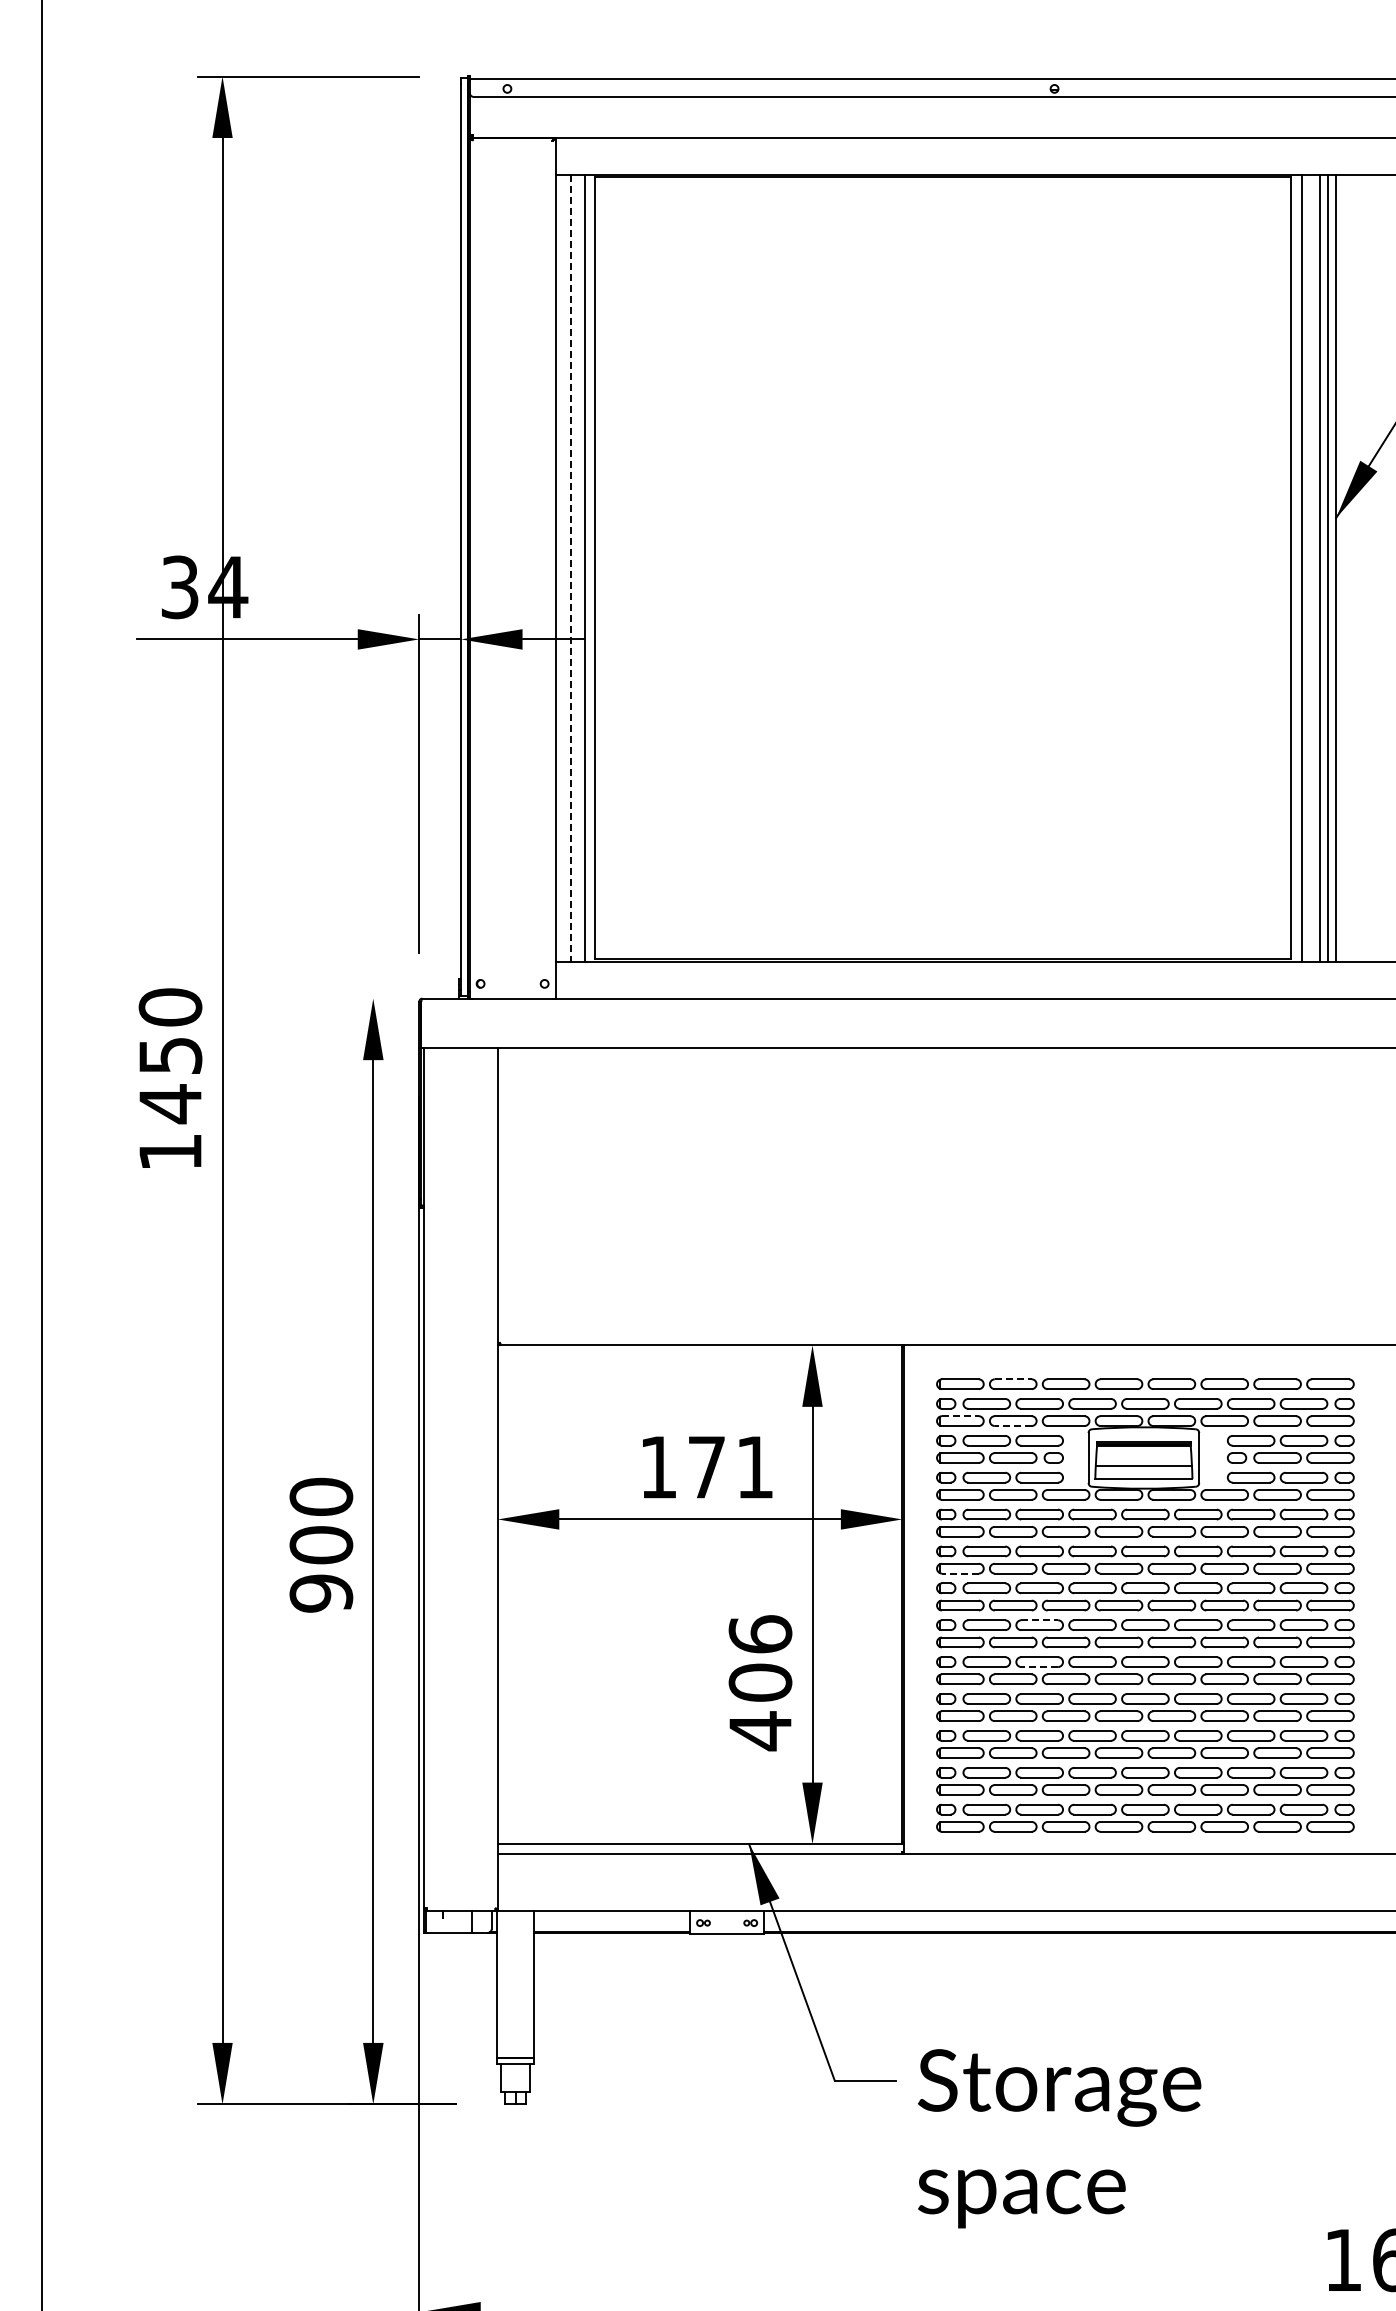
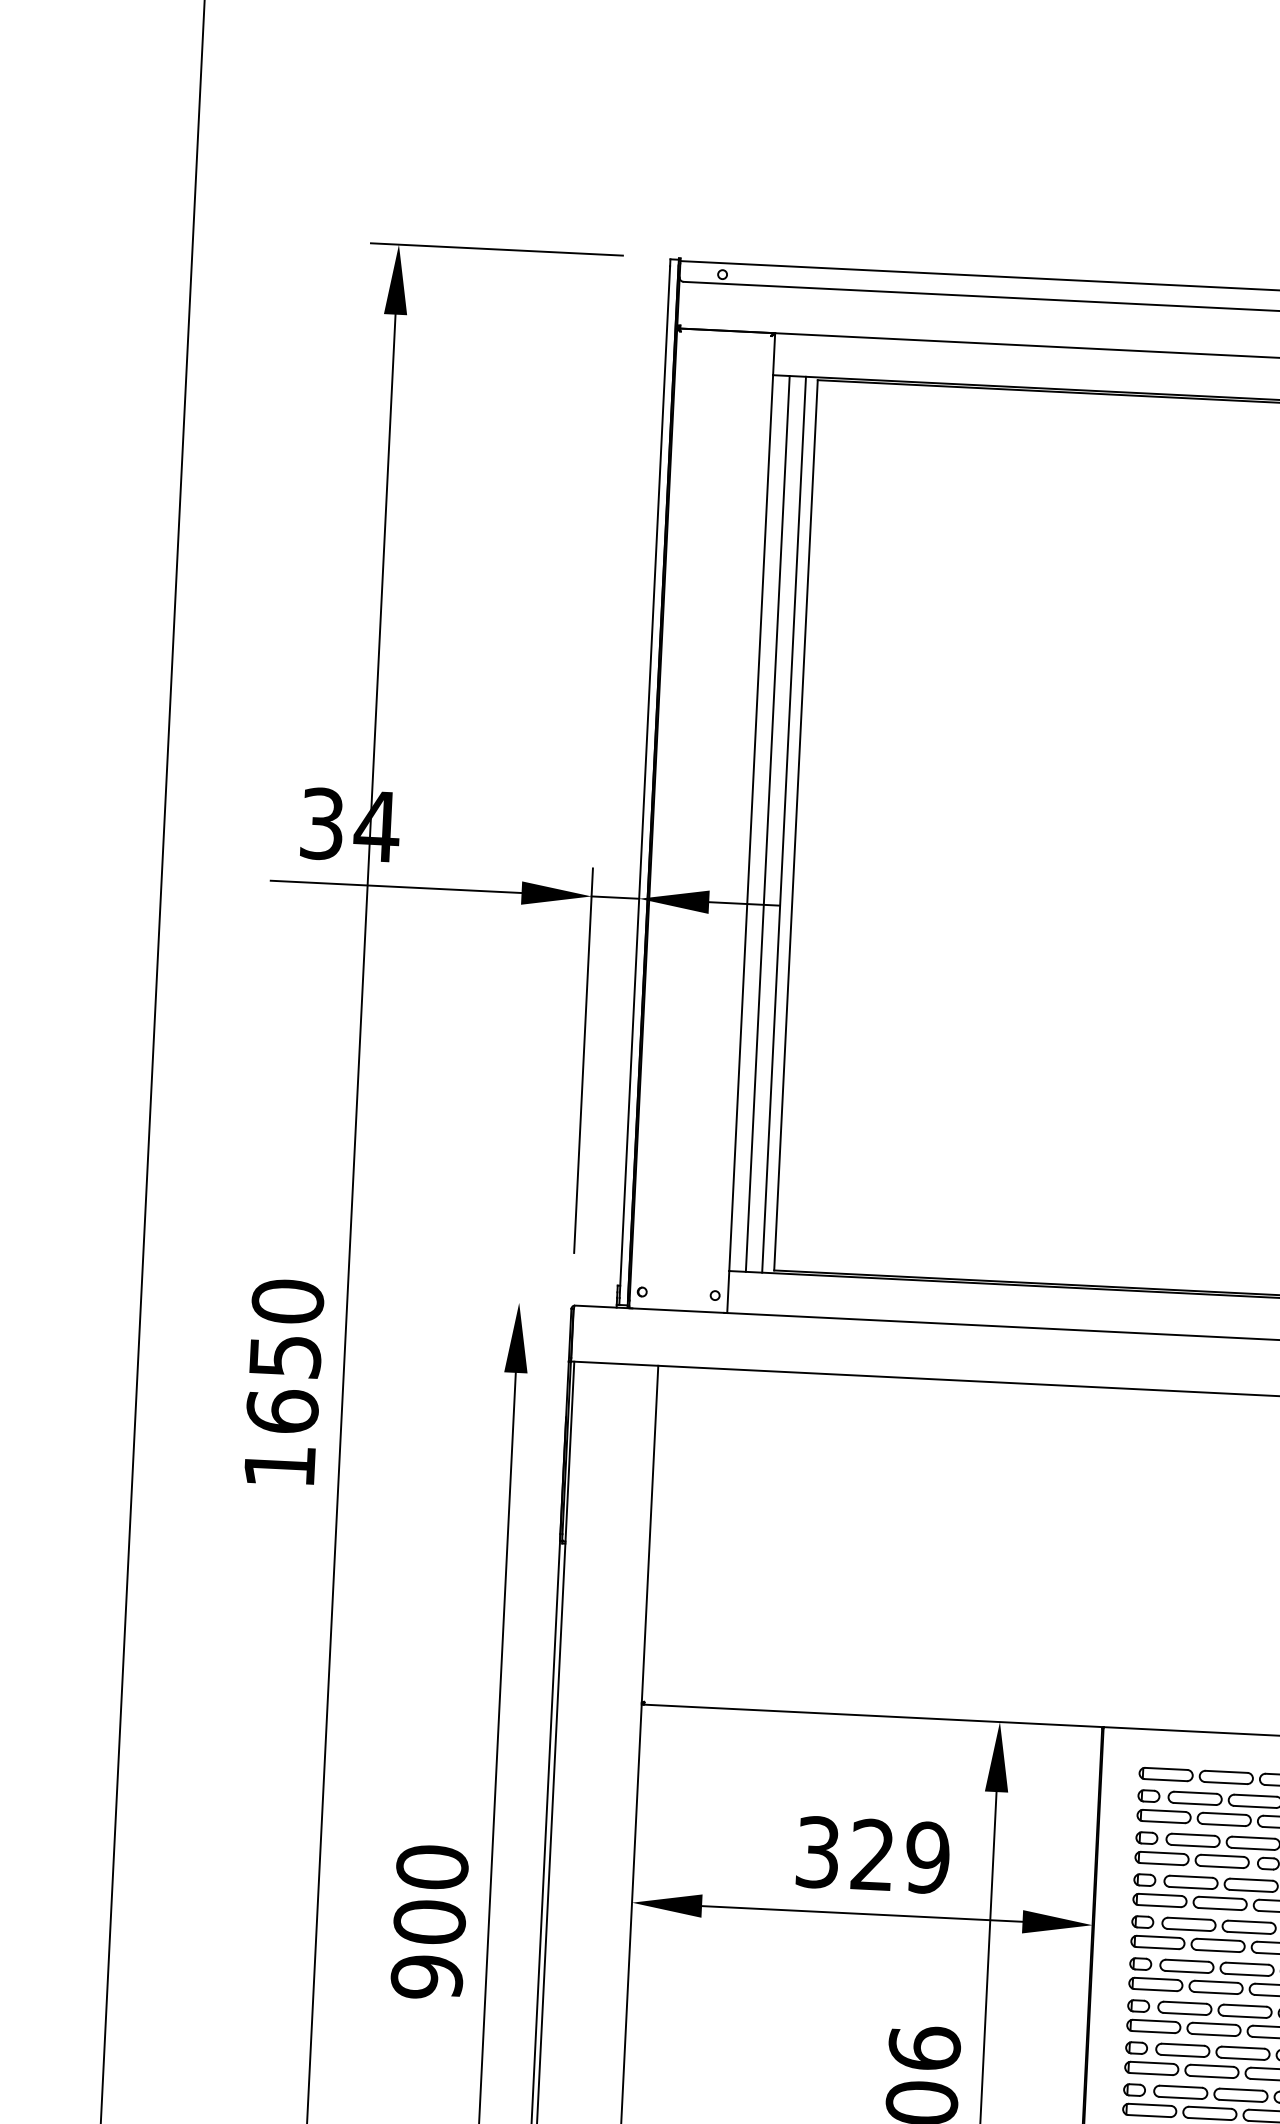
line: (570, 568) -> (767, 824), dashed -> solid
text: (170, 1104) -> (282, 1412), 1450 -> 1650
line: (1013, 1379) -> (1226, 1772), dashed -> solid
line: (960, 1416) -> (1164, 1811), dashed -> solid
line: (1012, 1426) -> (1223, 1825), dashed -> solid
text: (706, 1467) -> (872, 1855), 171 -> 329
line: (959, 1573) -> (1154, 1989), dashed -> solid
line: (1040, 1620) -> (1244, 2047), dashed -> solid
line: (1039, 1667) -> (1240, 2101), dashed -> solid

